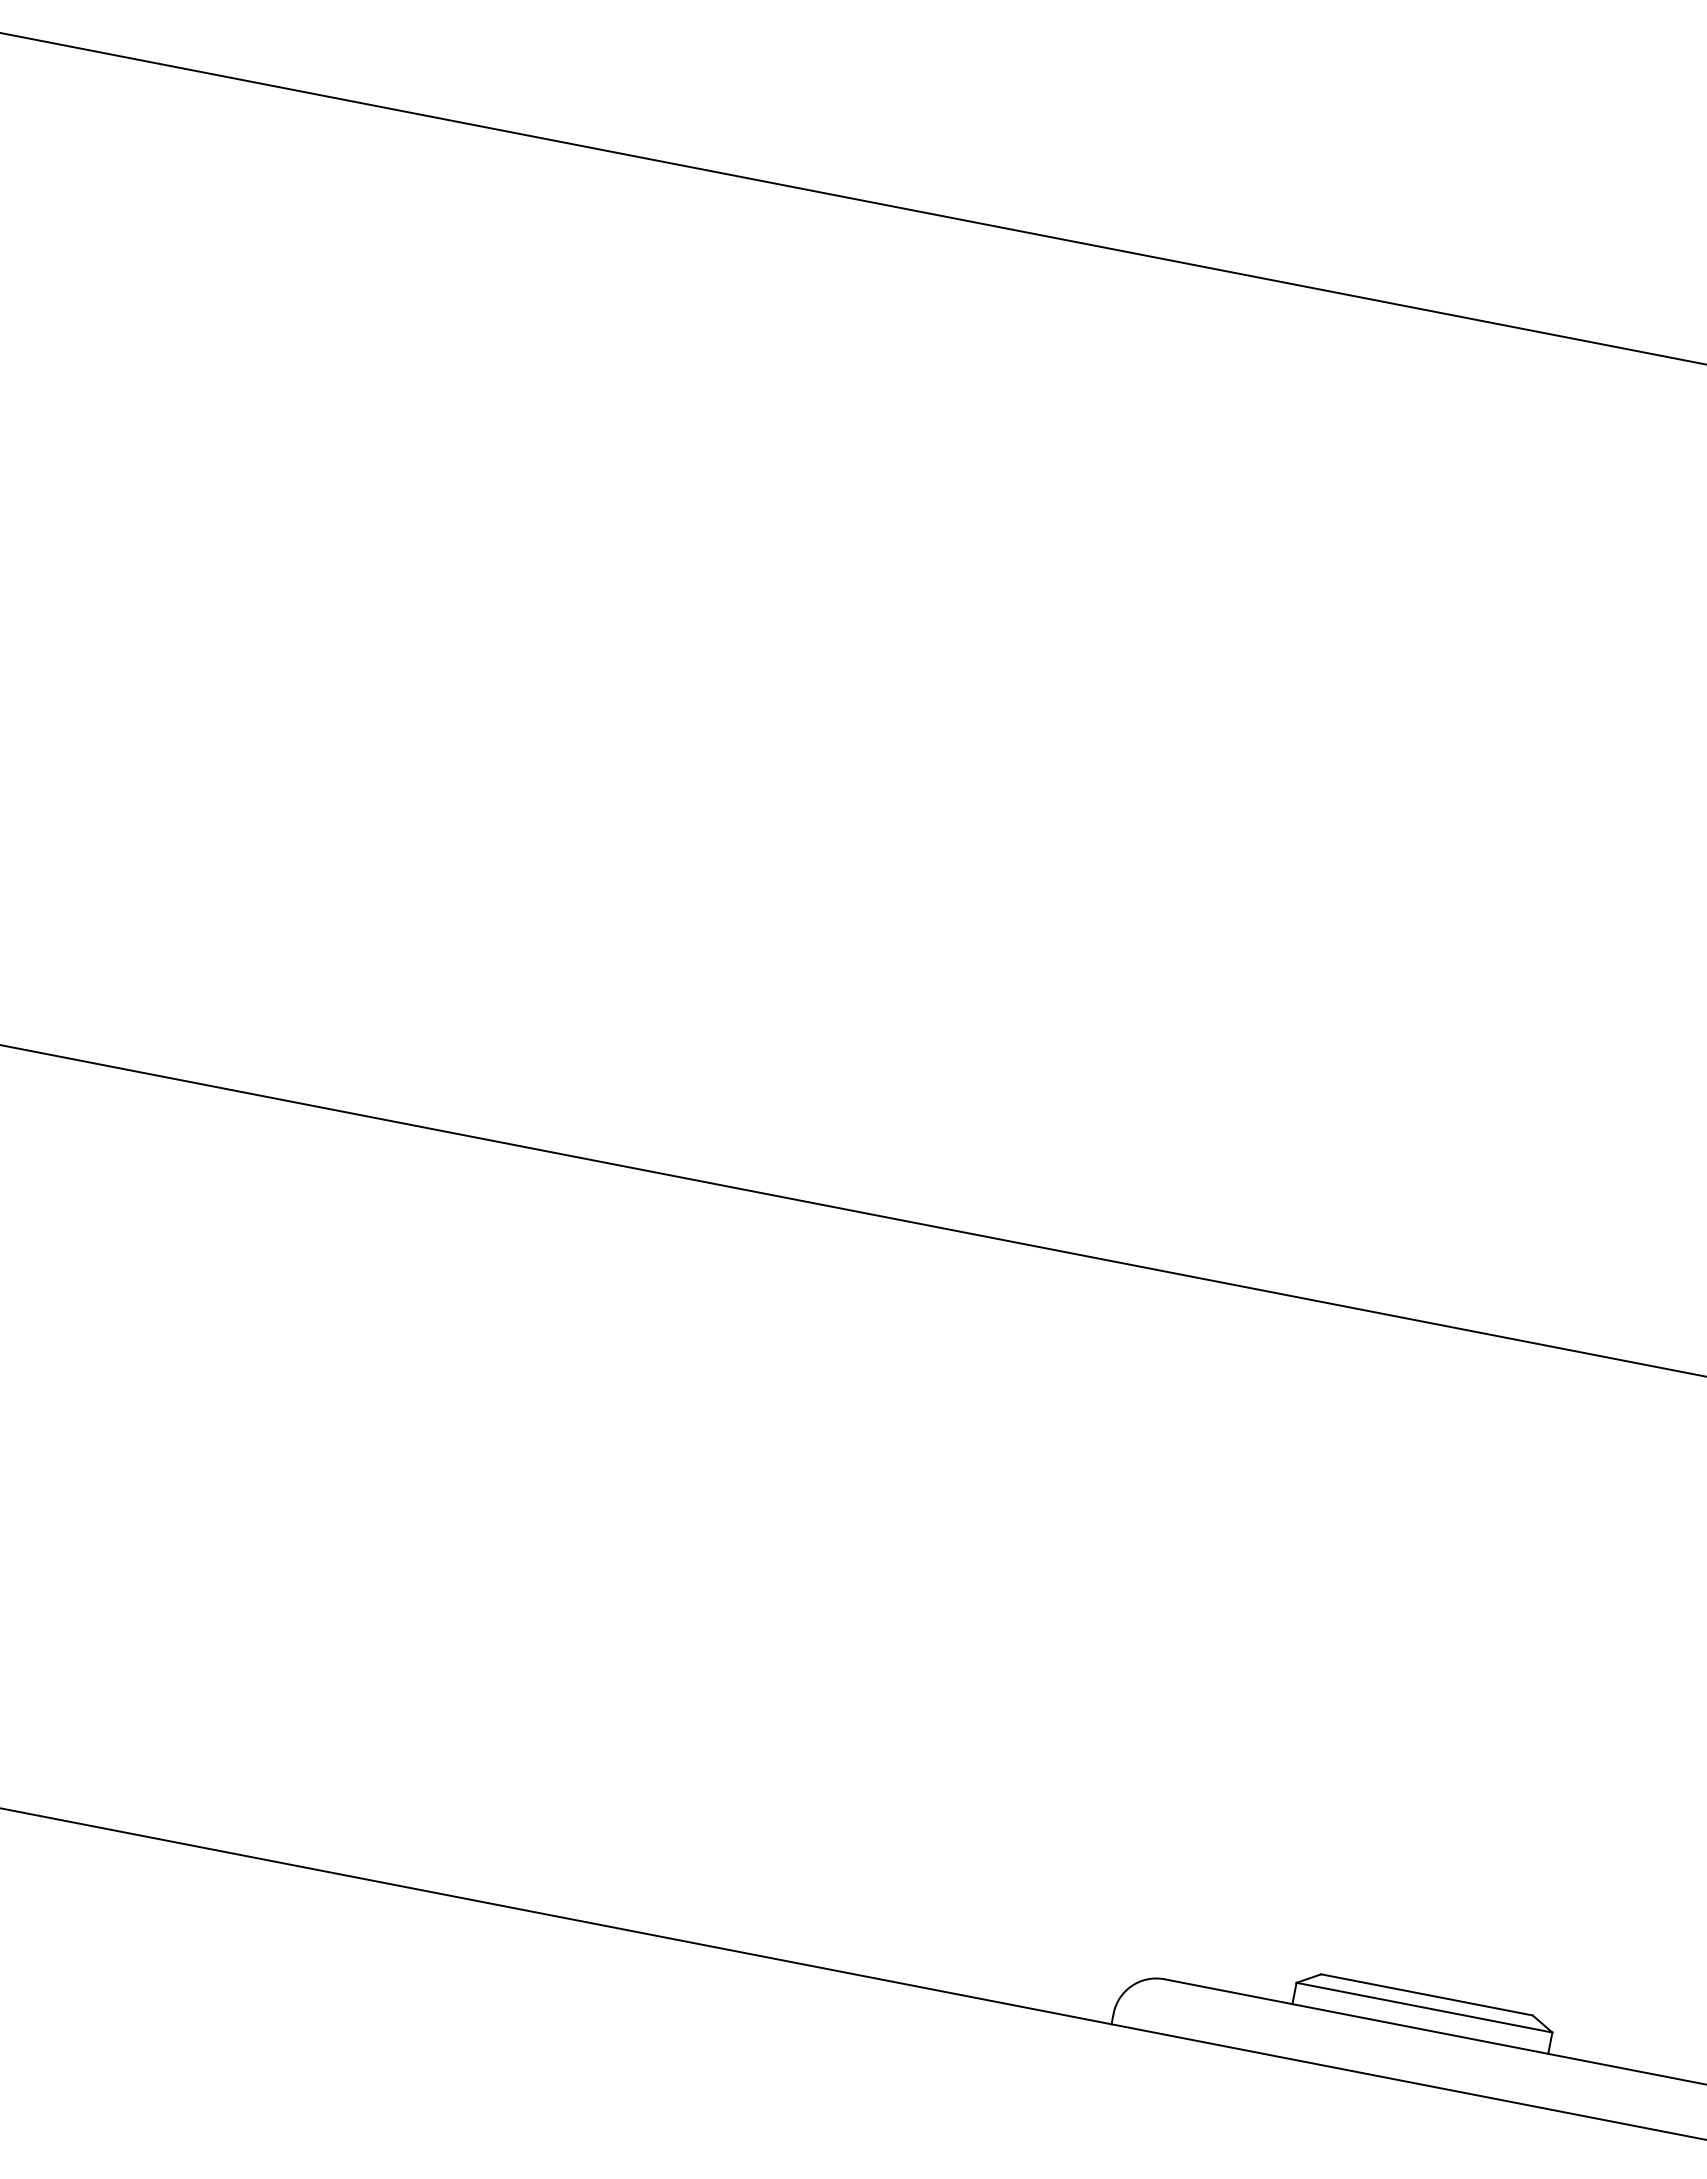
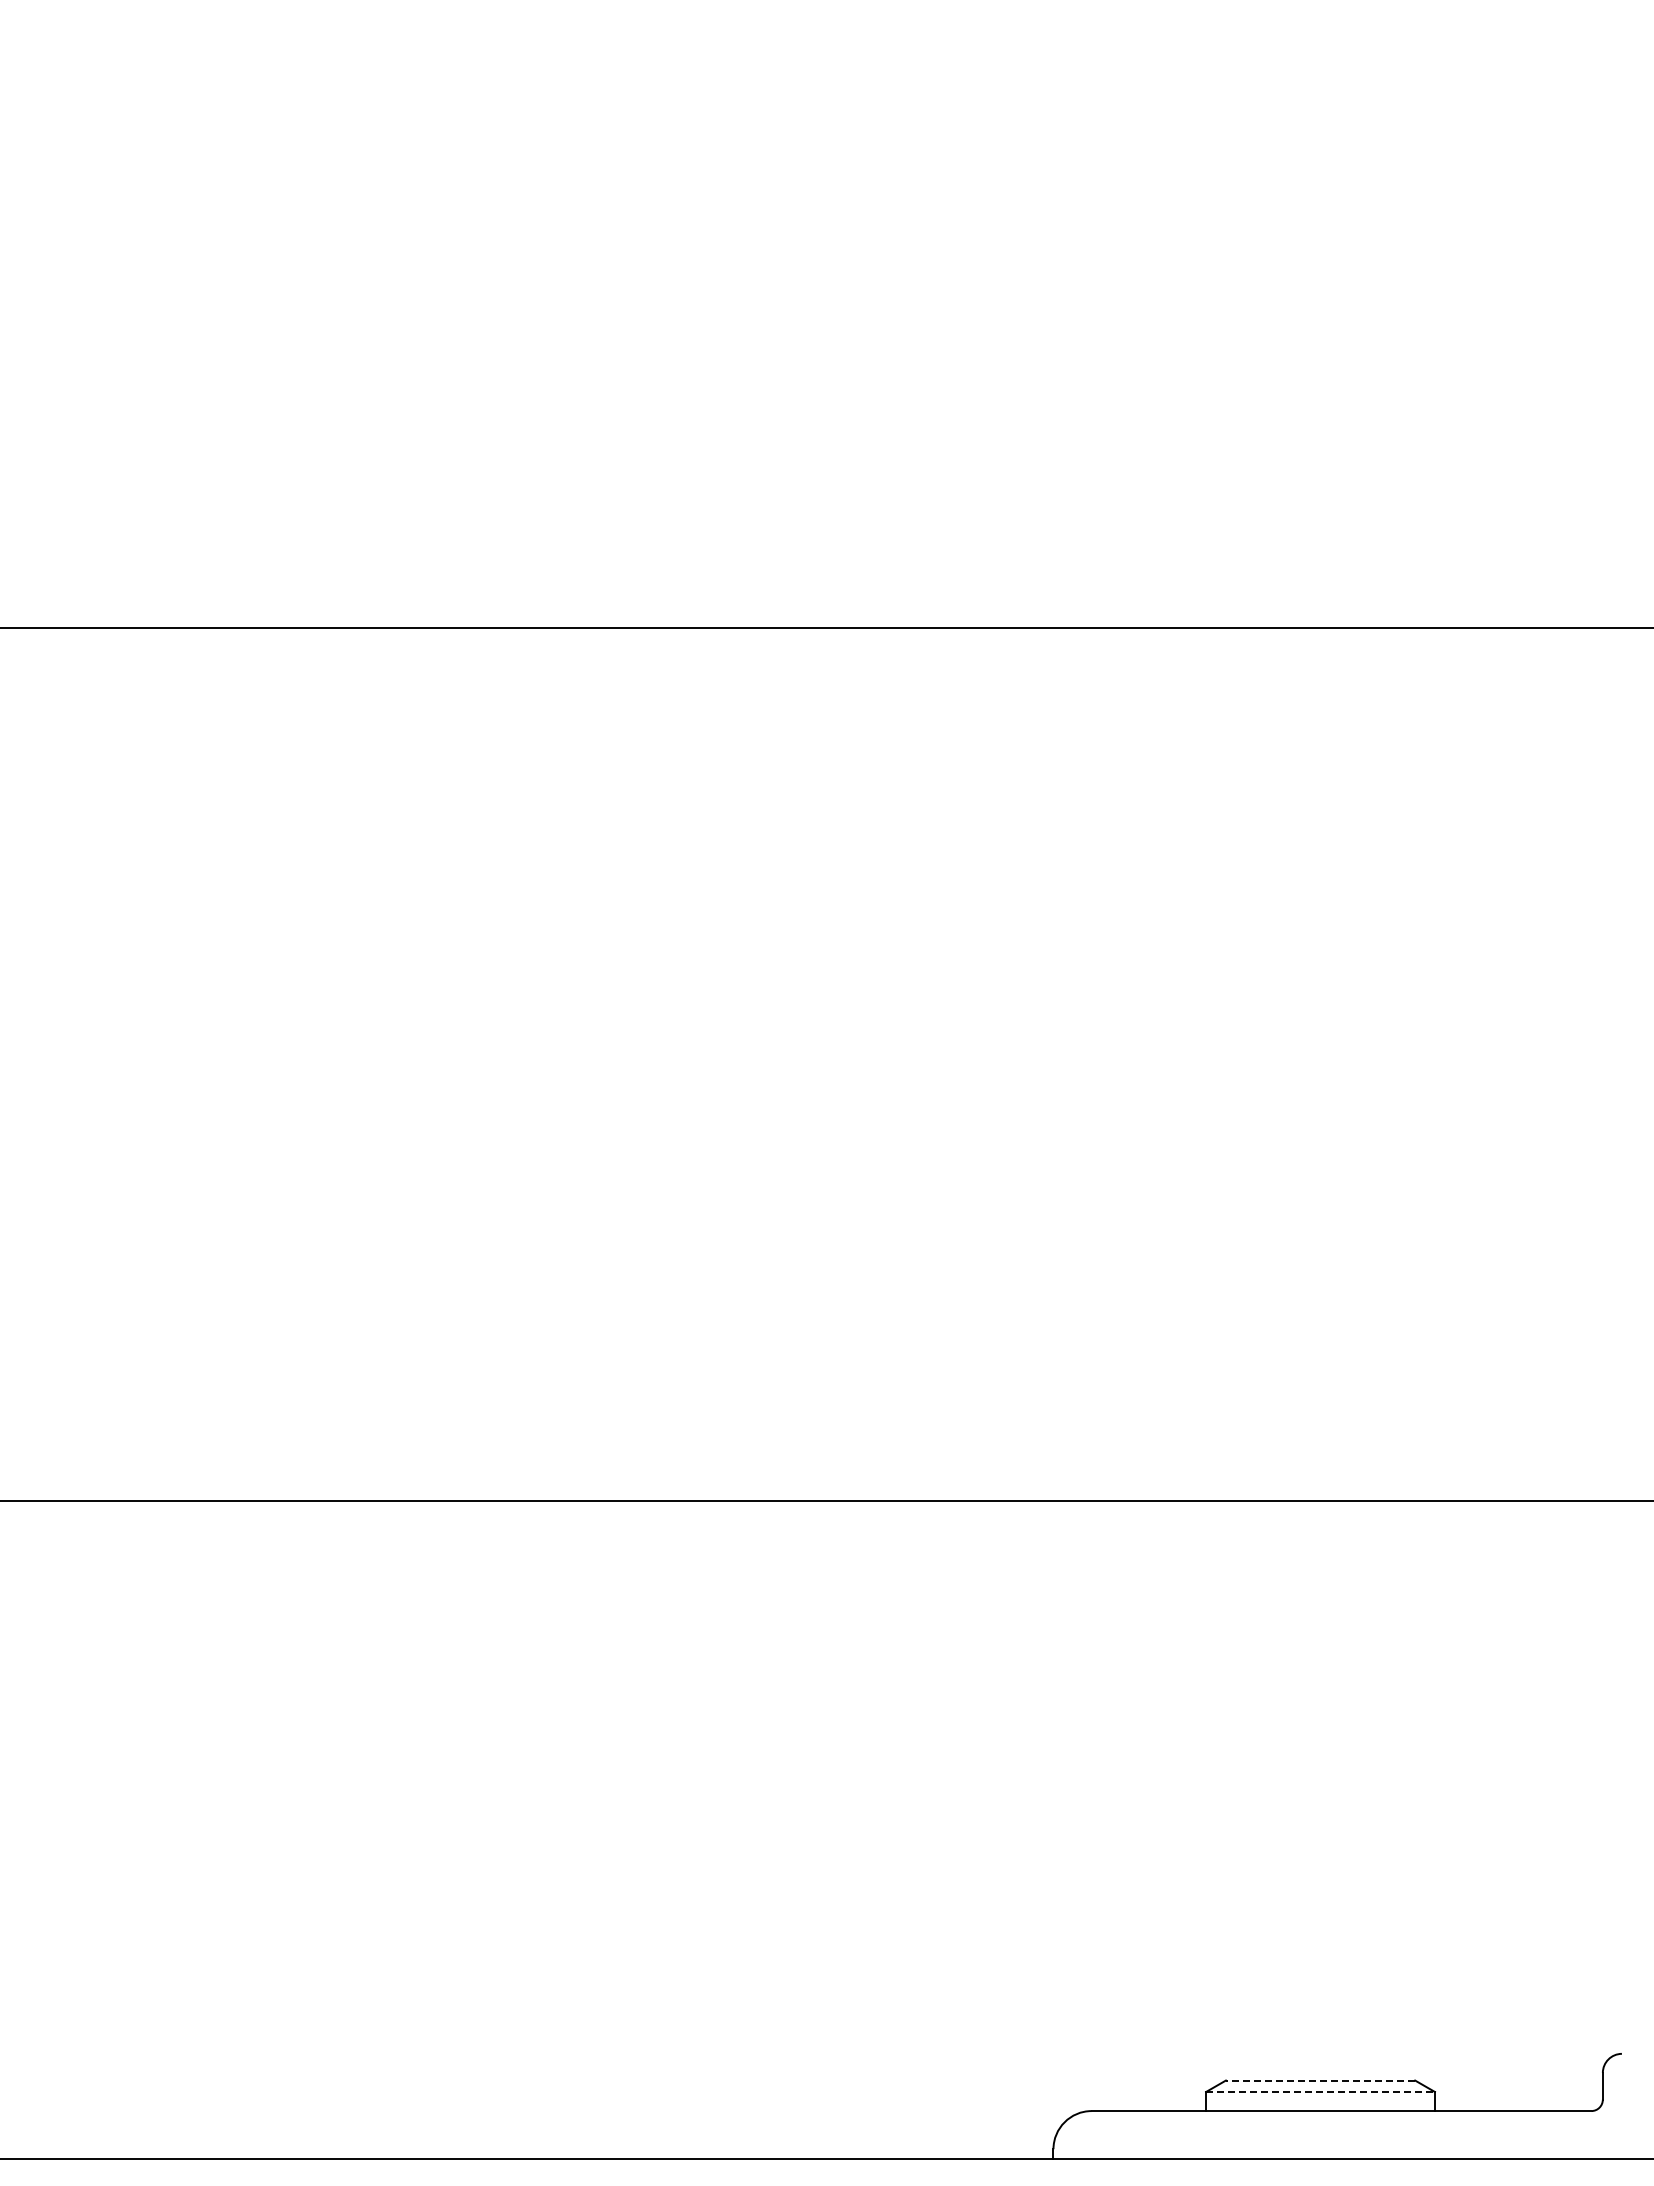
line: (1426, 1994) -> (1320, 2080), solid -> dashed
line: (1425, 2008) -> (1321, 2092), solid -> dashed

